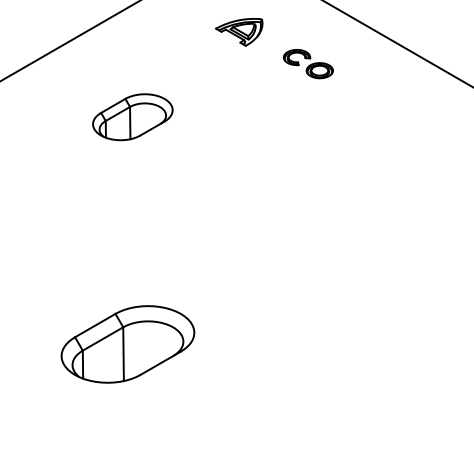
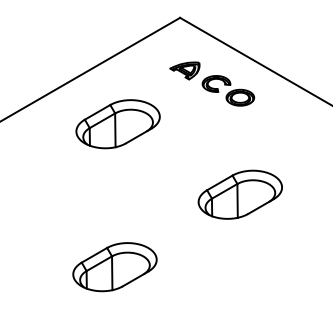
part: (308, 63) -> (228, 90), size x1.67
part: (131, 117) -> (117, 124), size x1.67
part: (326, 228) -> (239, 194), added

